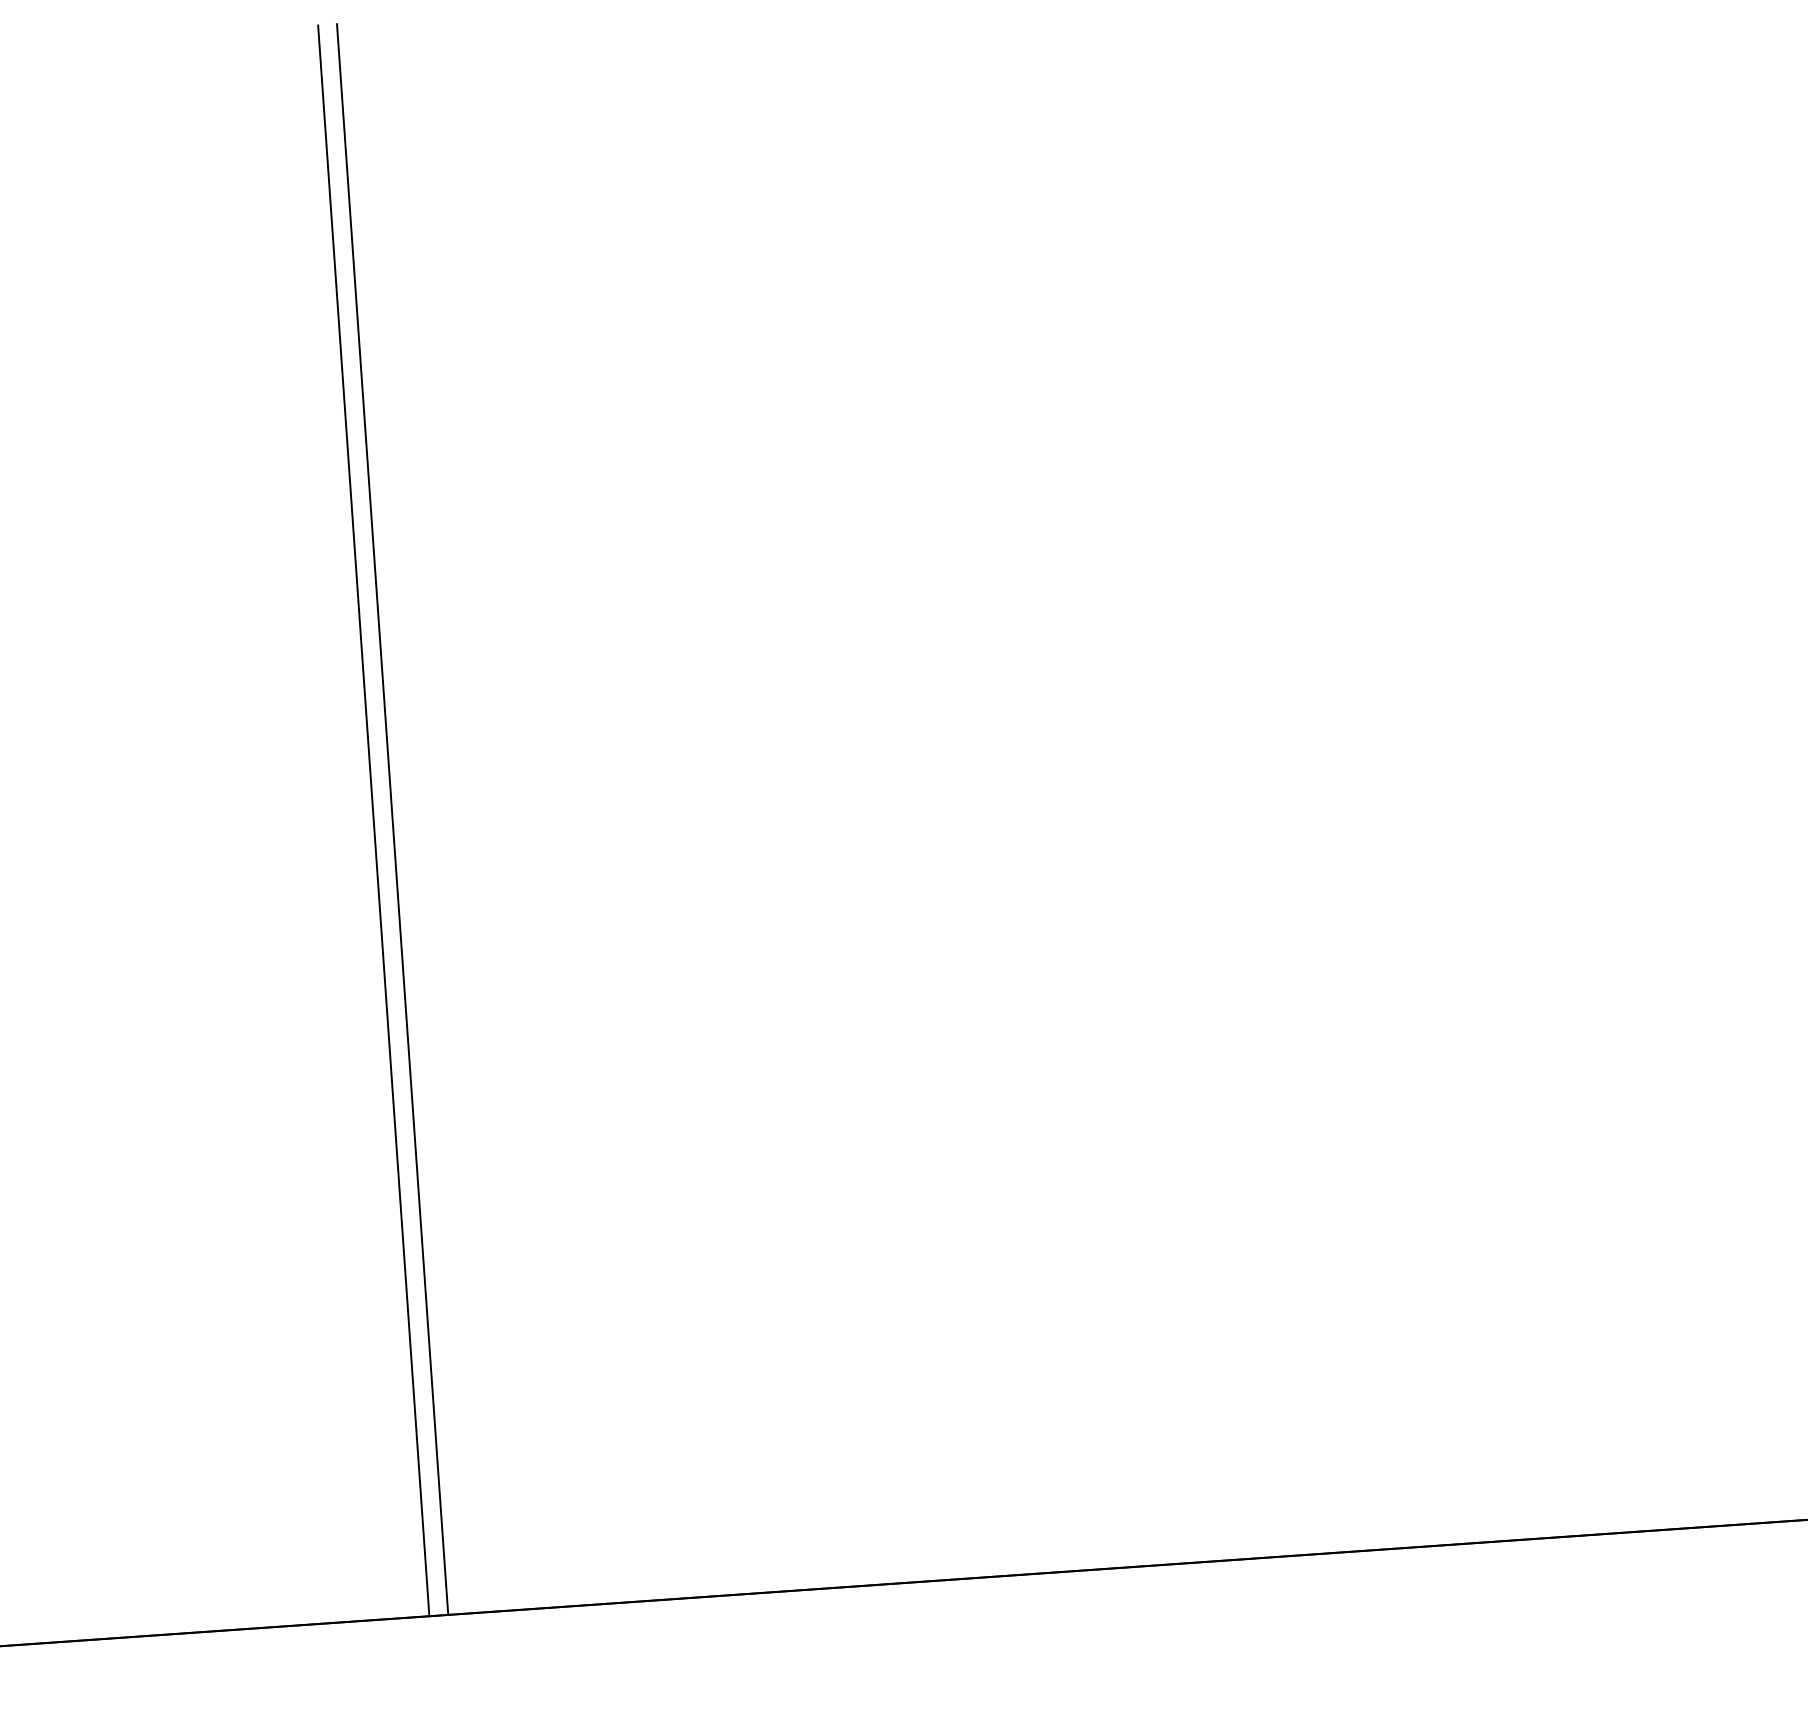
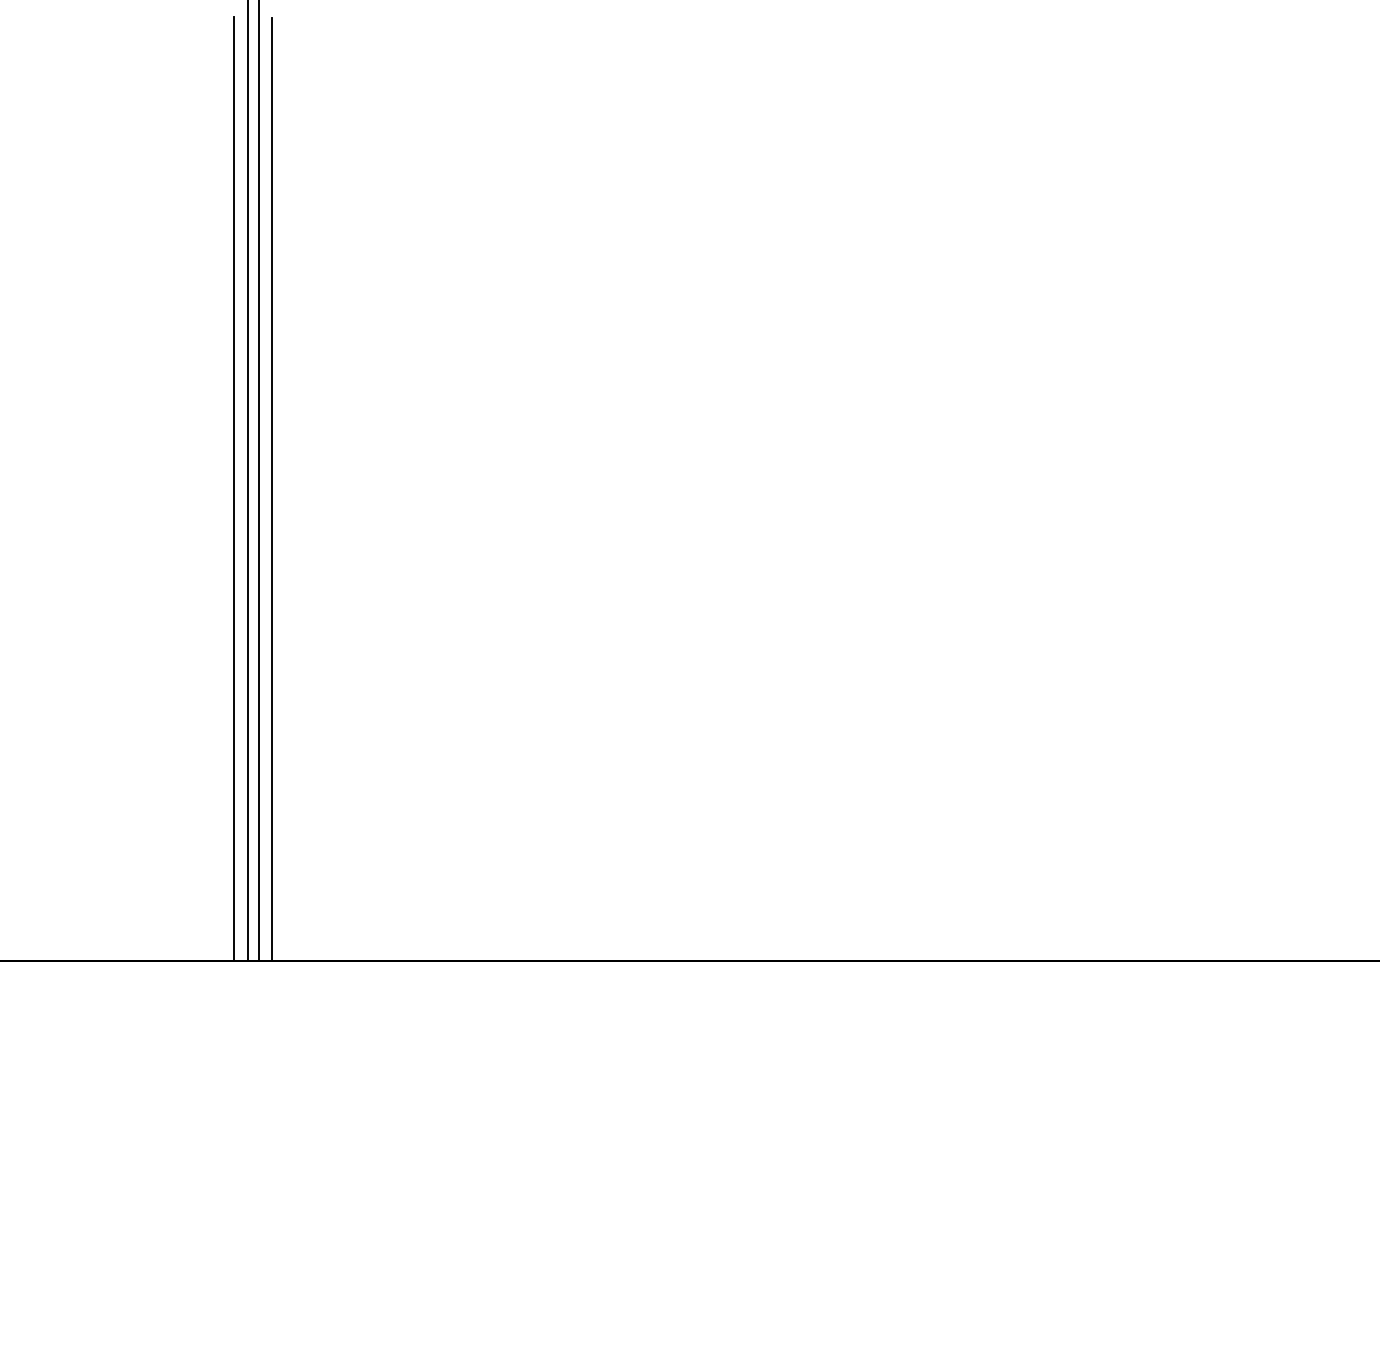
line: (414, 833) -> (271, 489), added
line: (353, 836) -> (234, 488), added

